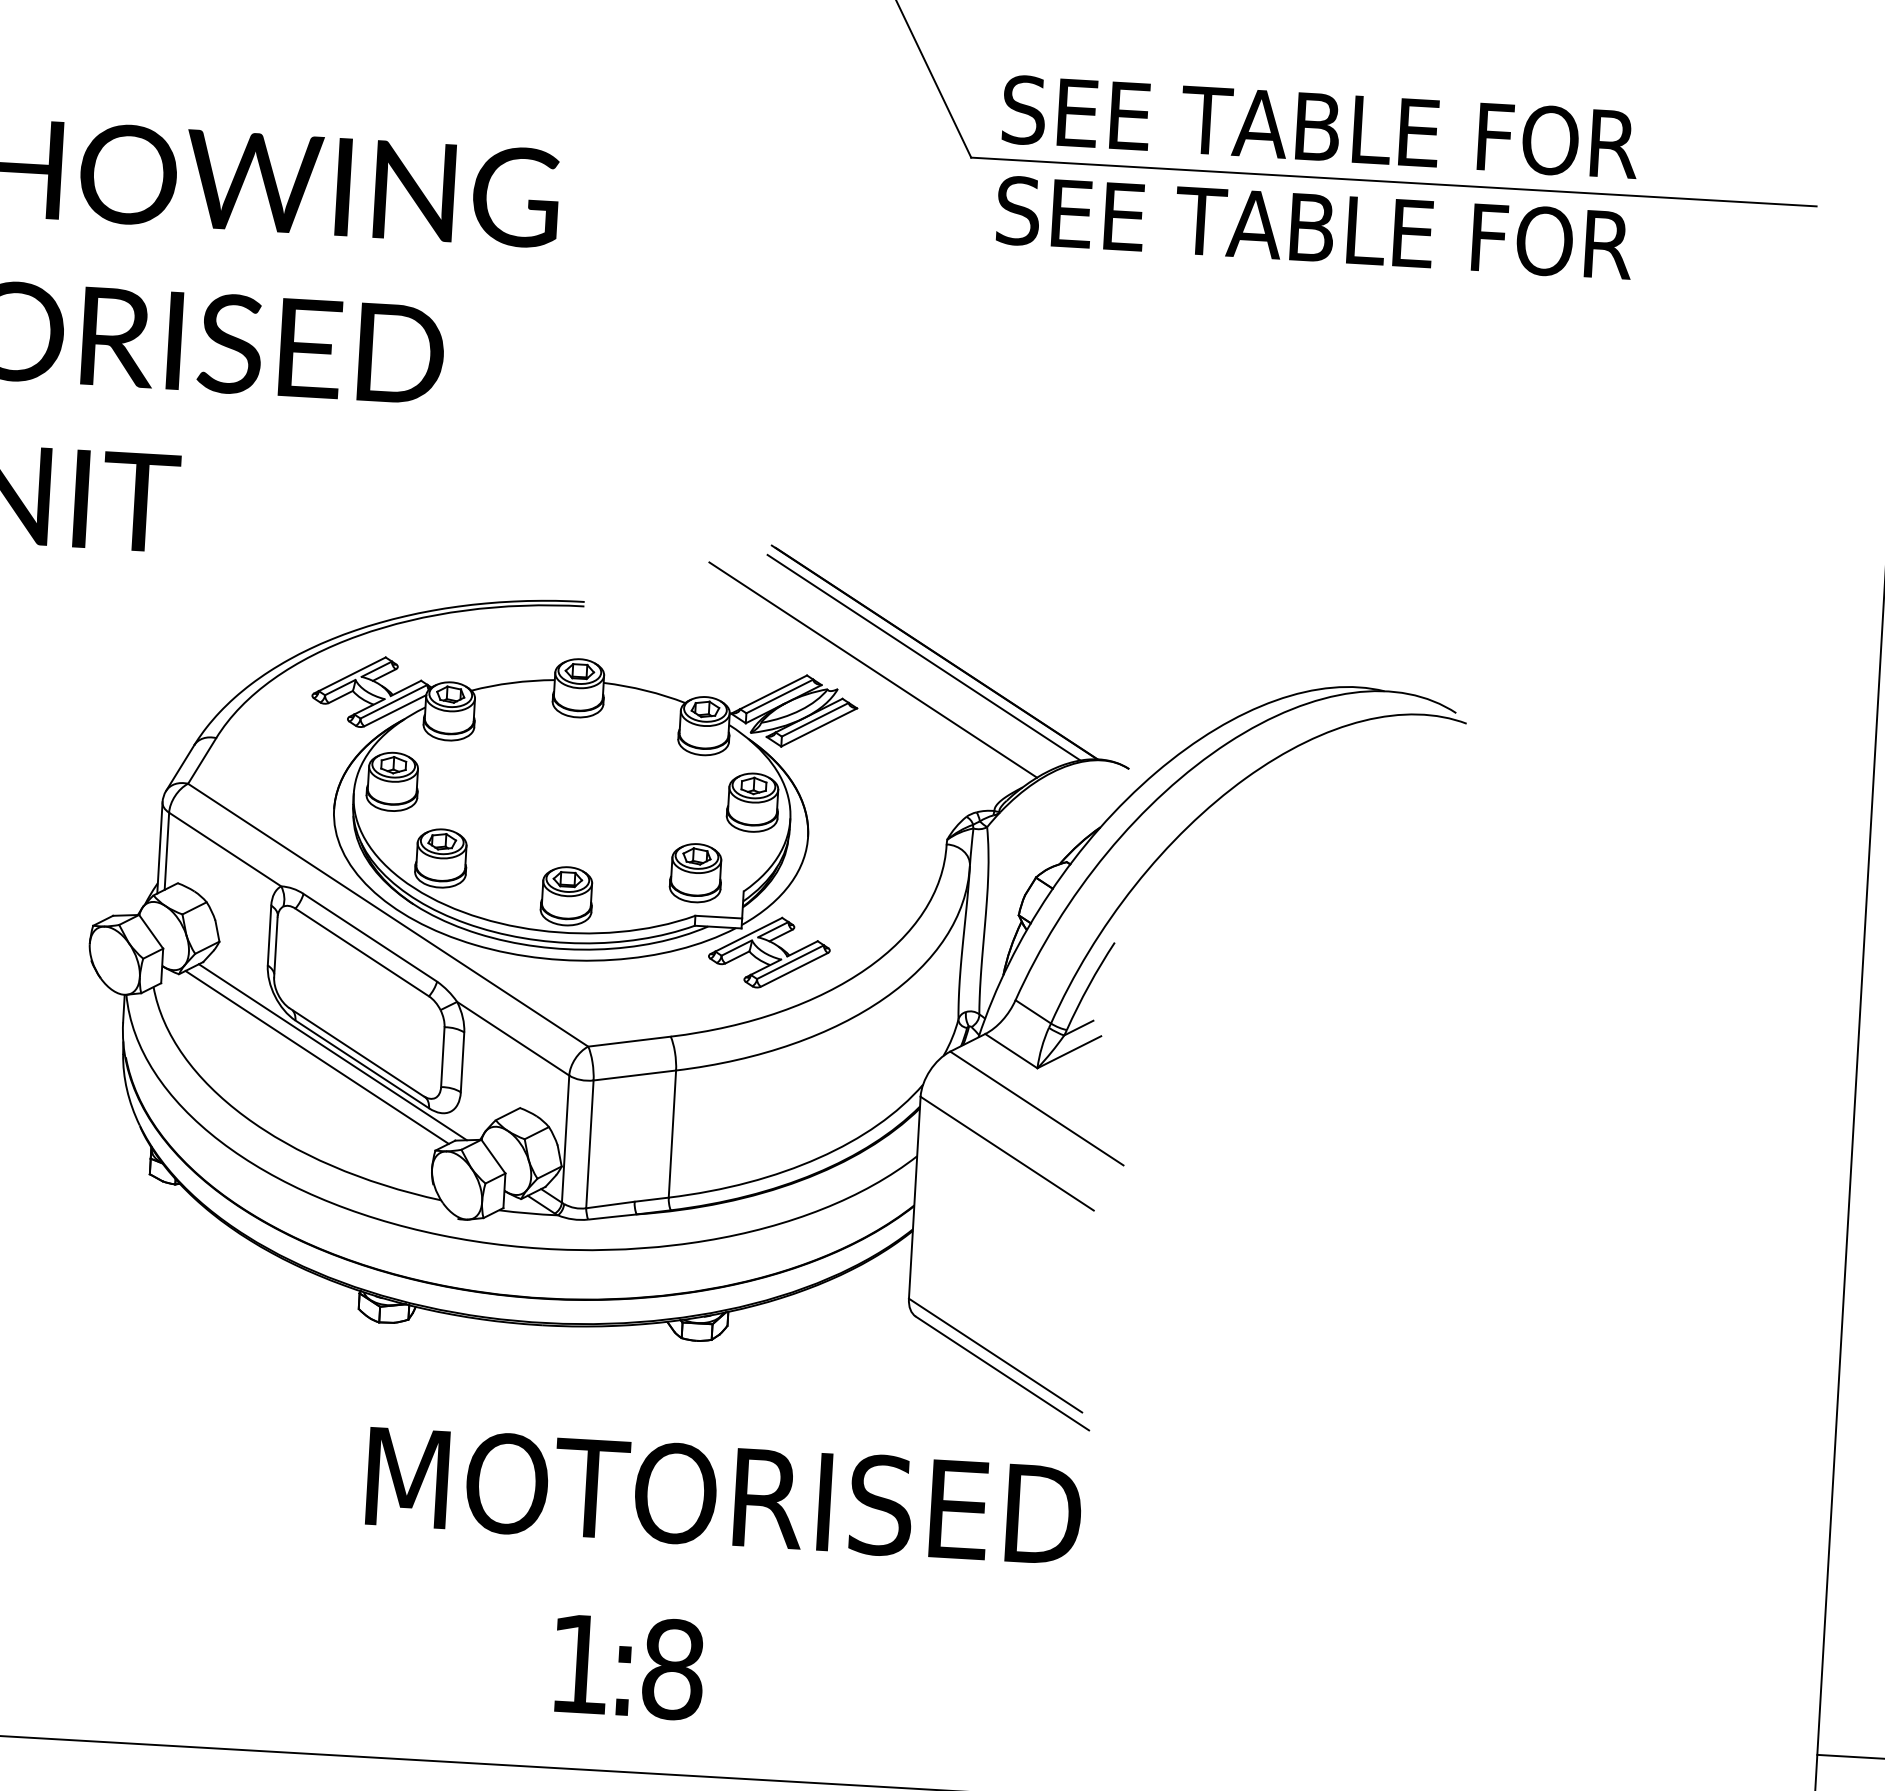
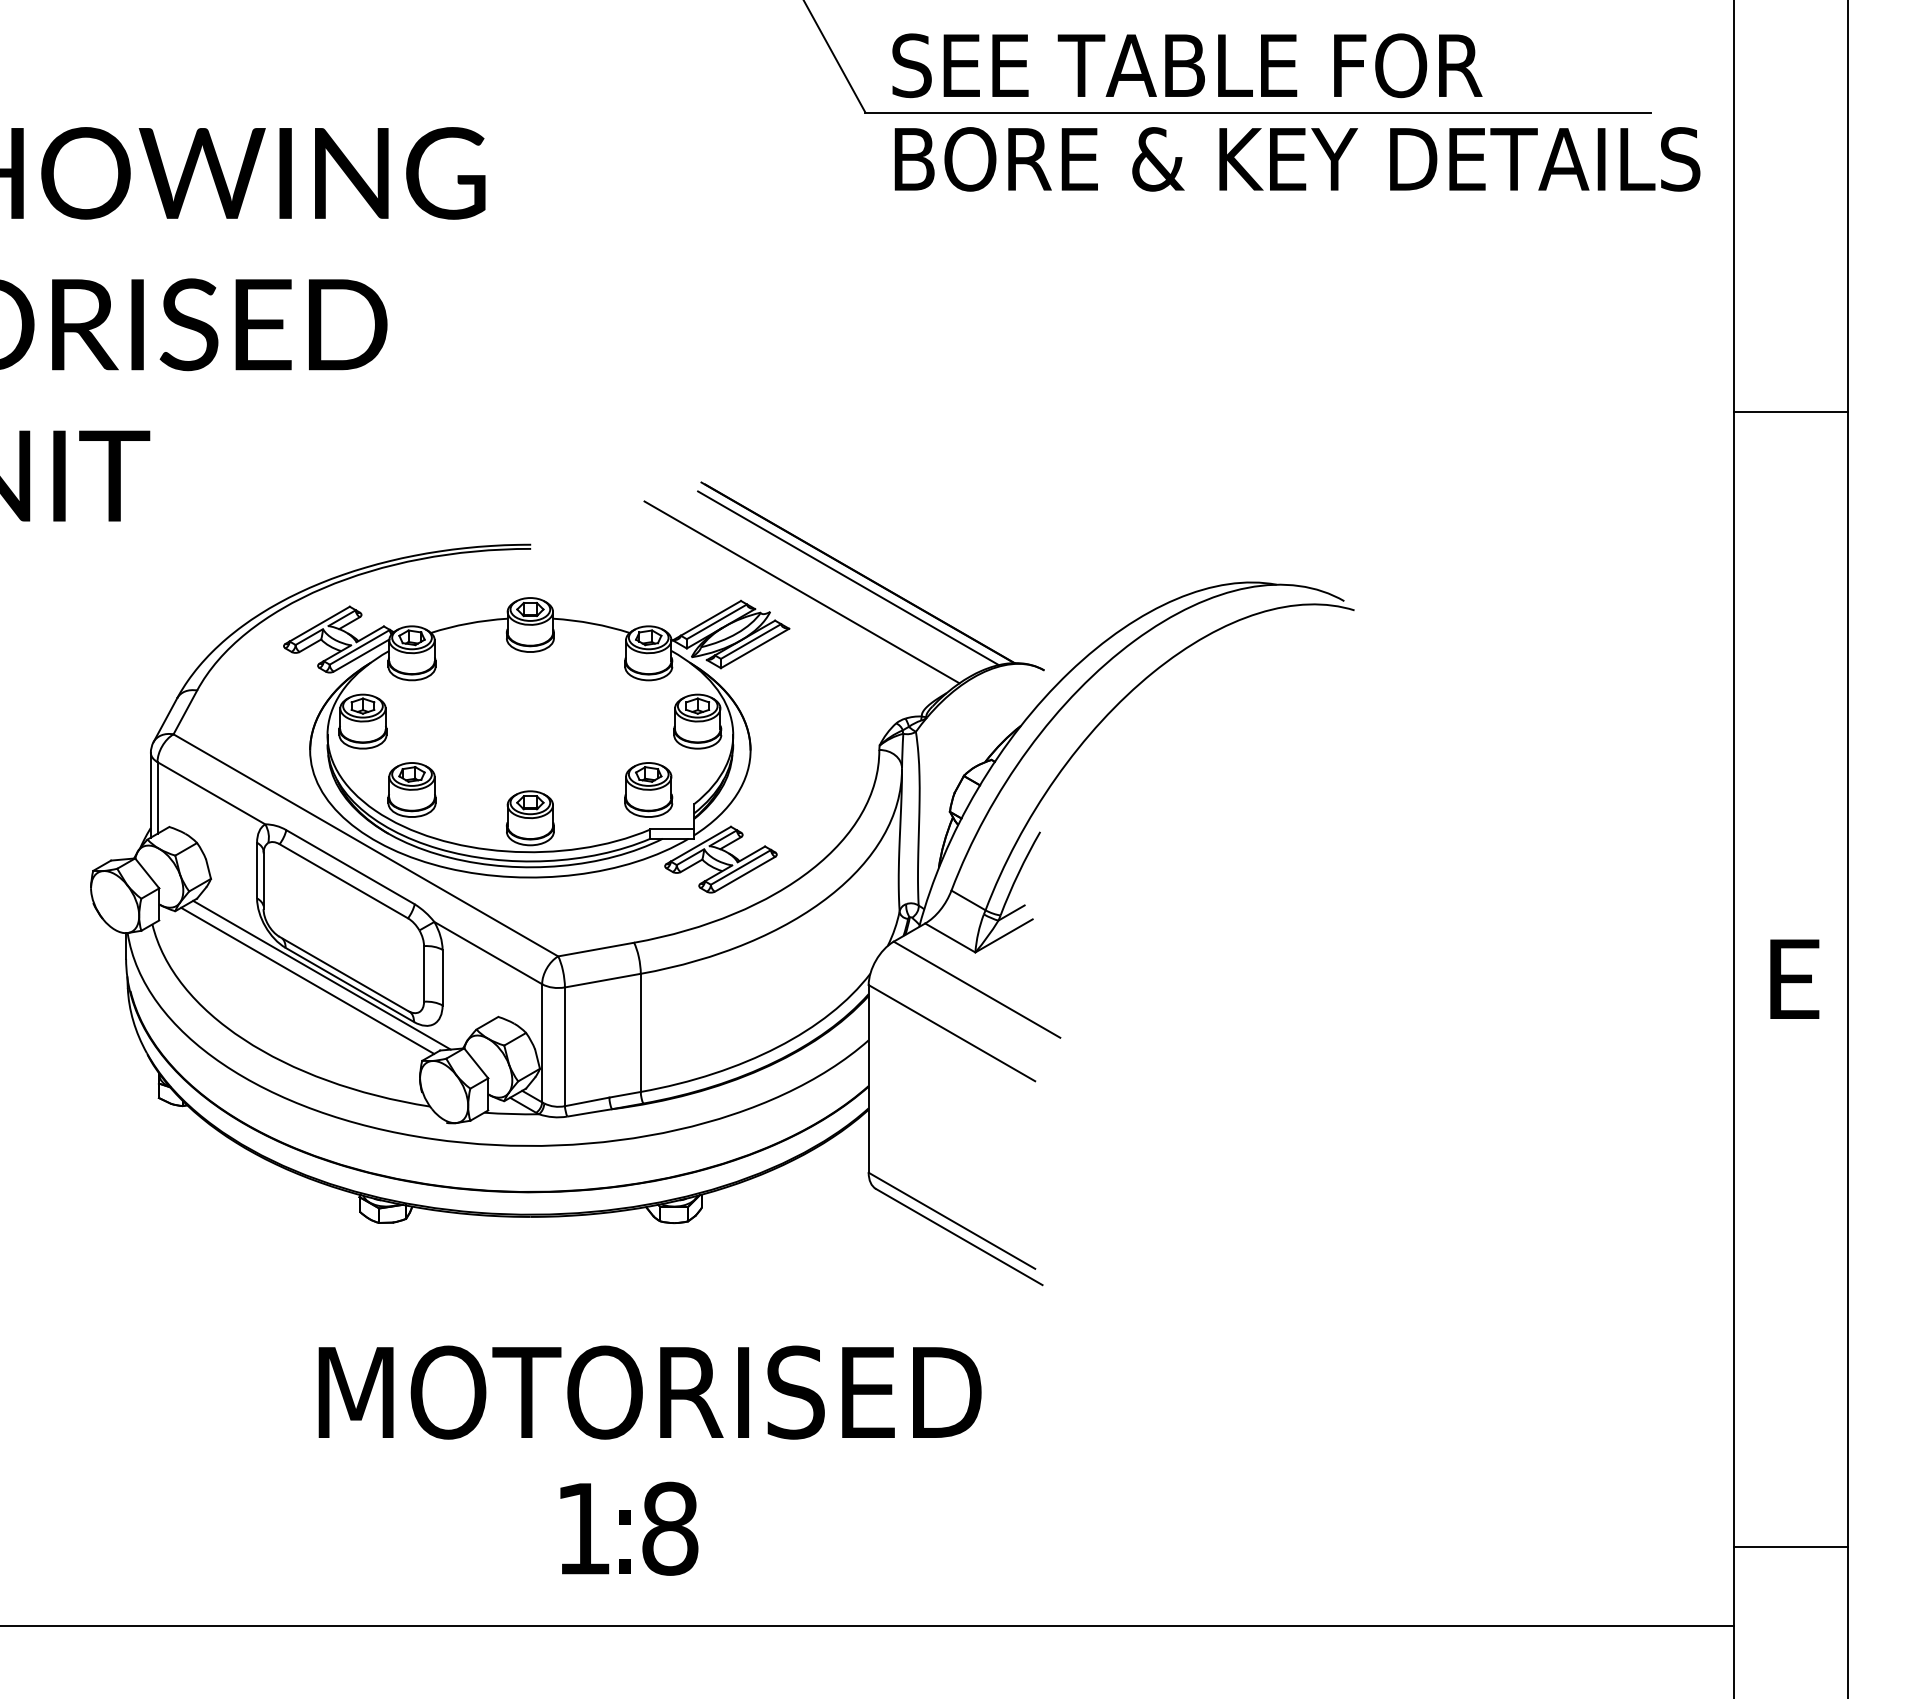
text: (1432, 234) -> (1296, 159), SEE TABLE FOR -> BORE & KEY DETAILS
text: (723, 1496) -> (649, 1392), moved

